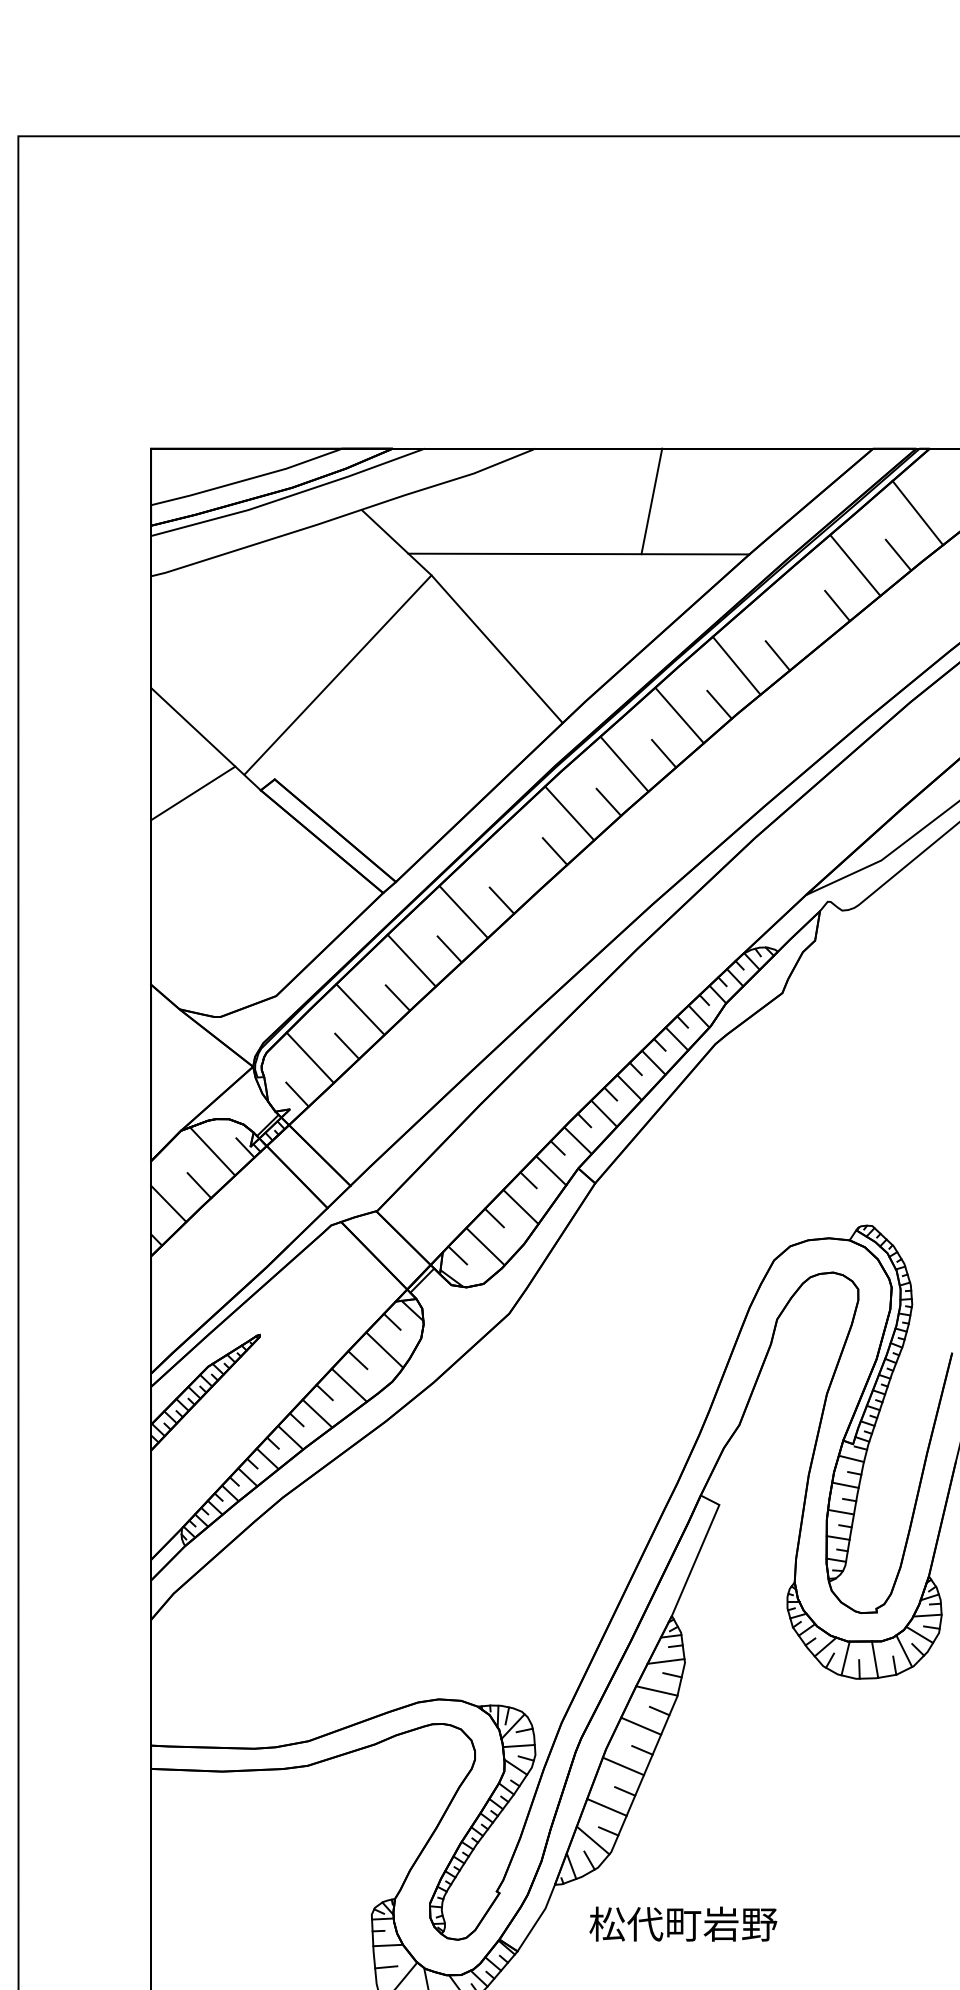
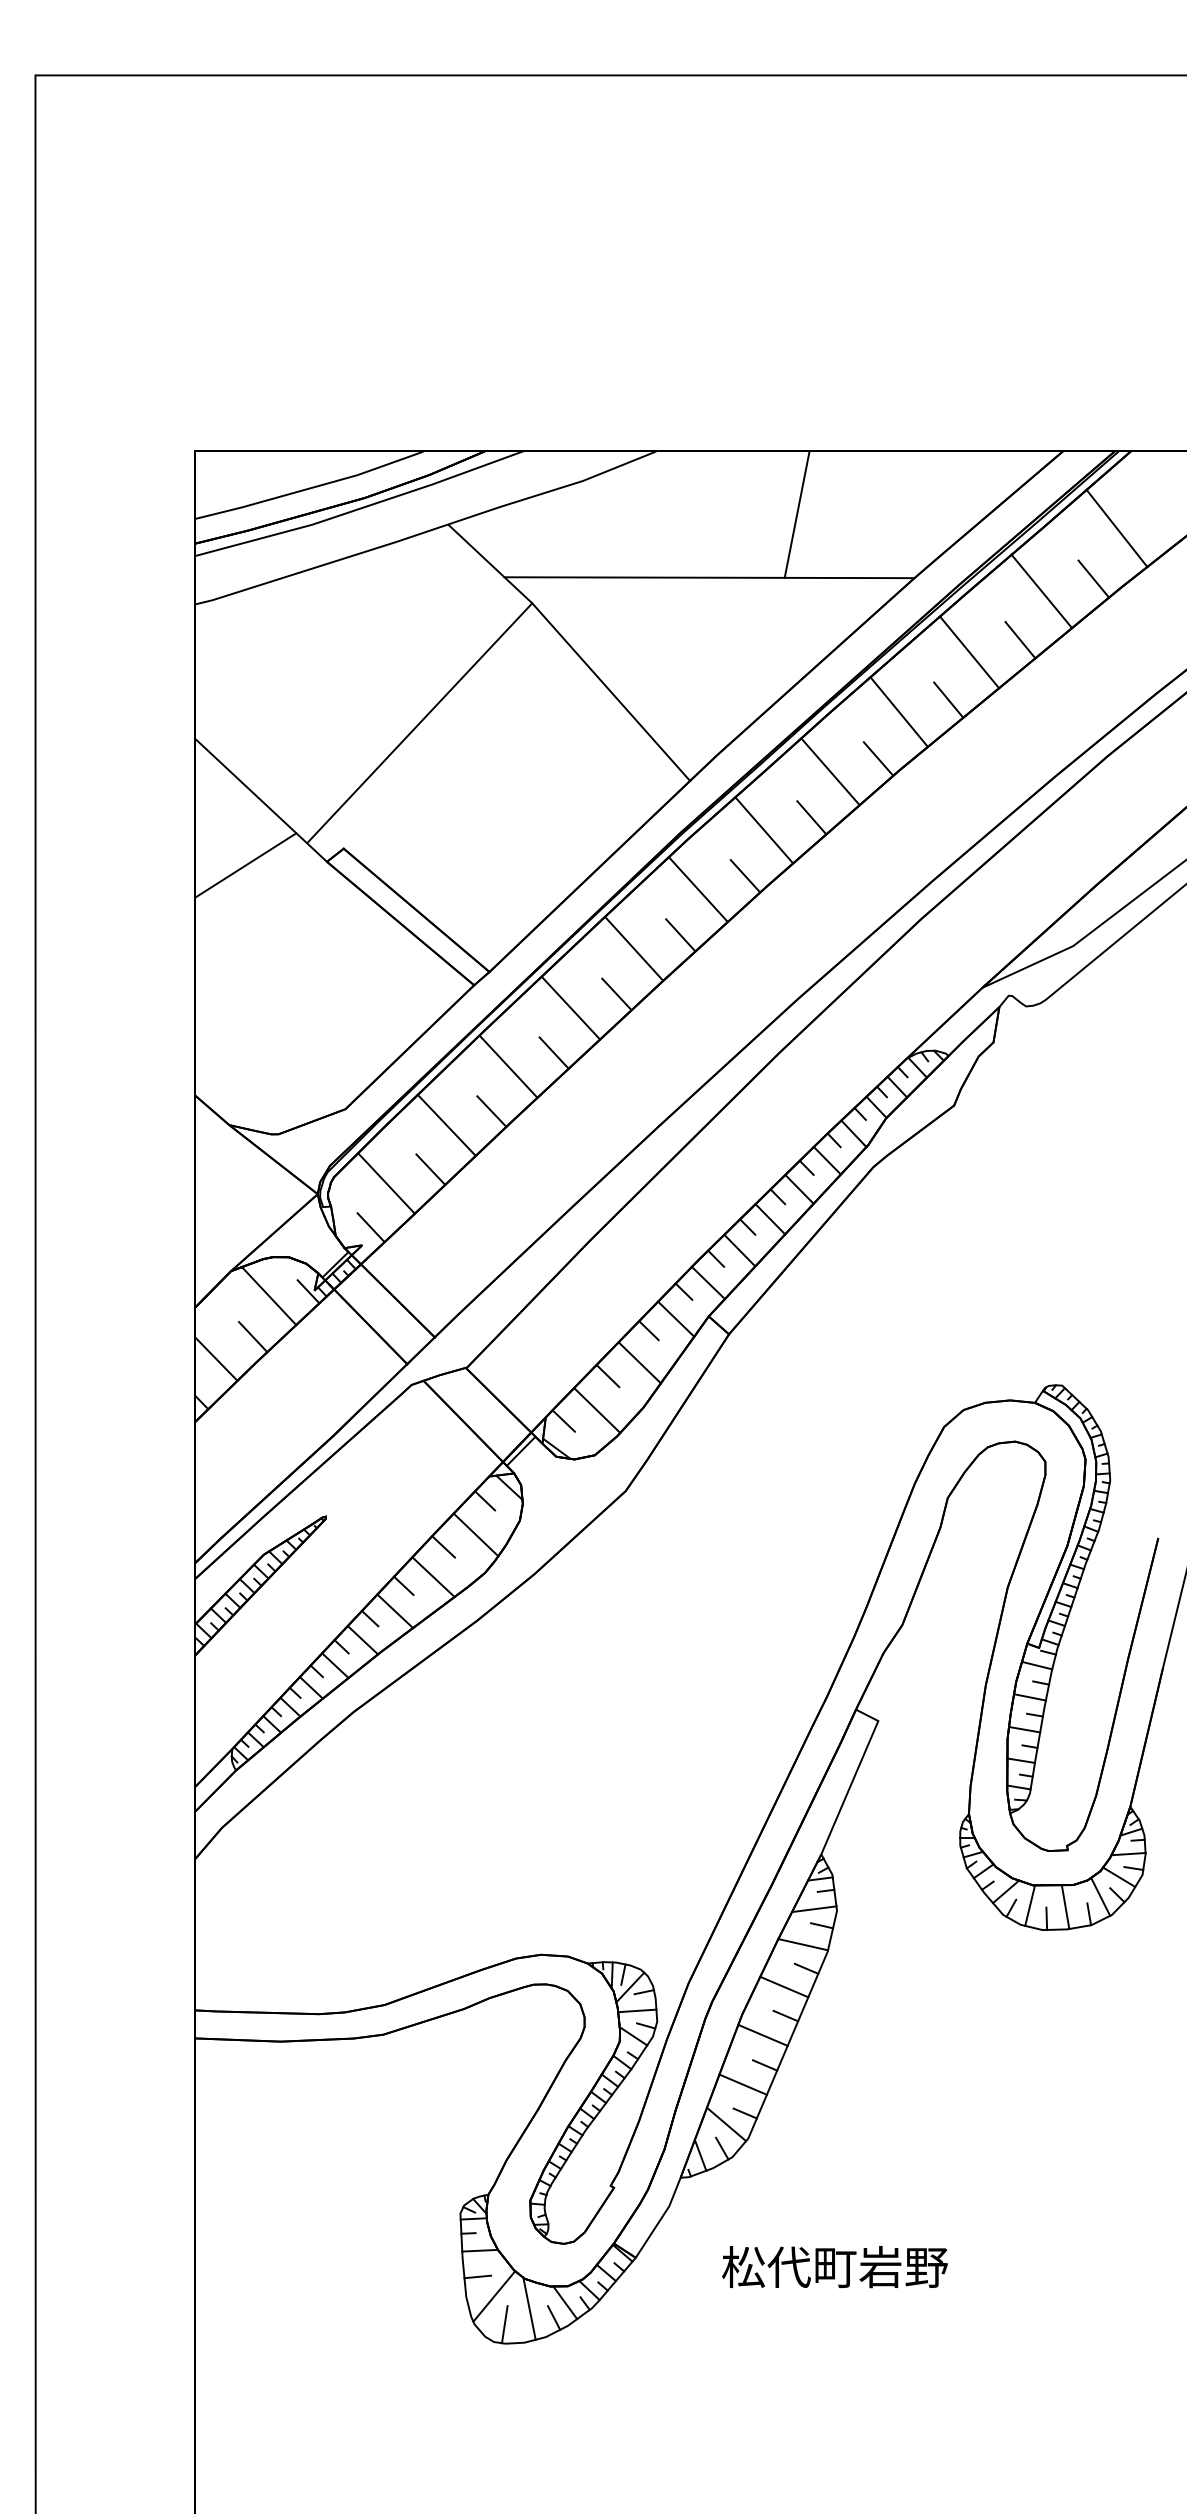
line: (795, 616) -> (969, 652), added
line: (516, 862) -> (634, 948), added
text: (682, 1924) -> (834, 2267), moved

